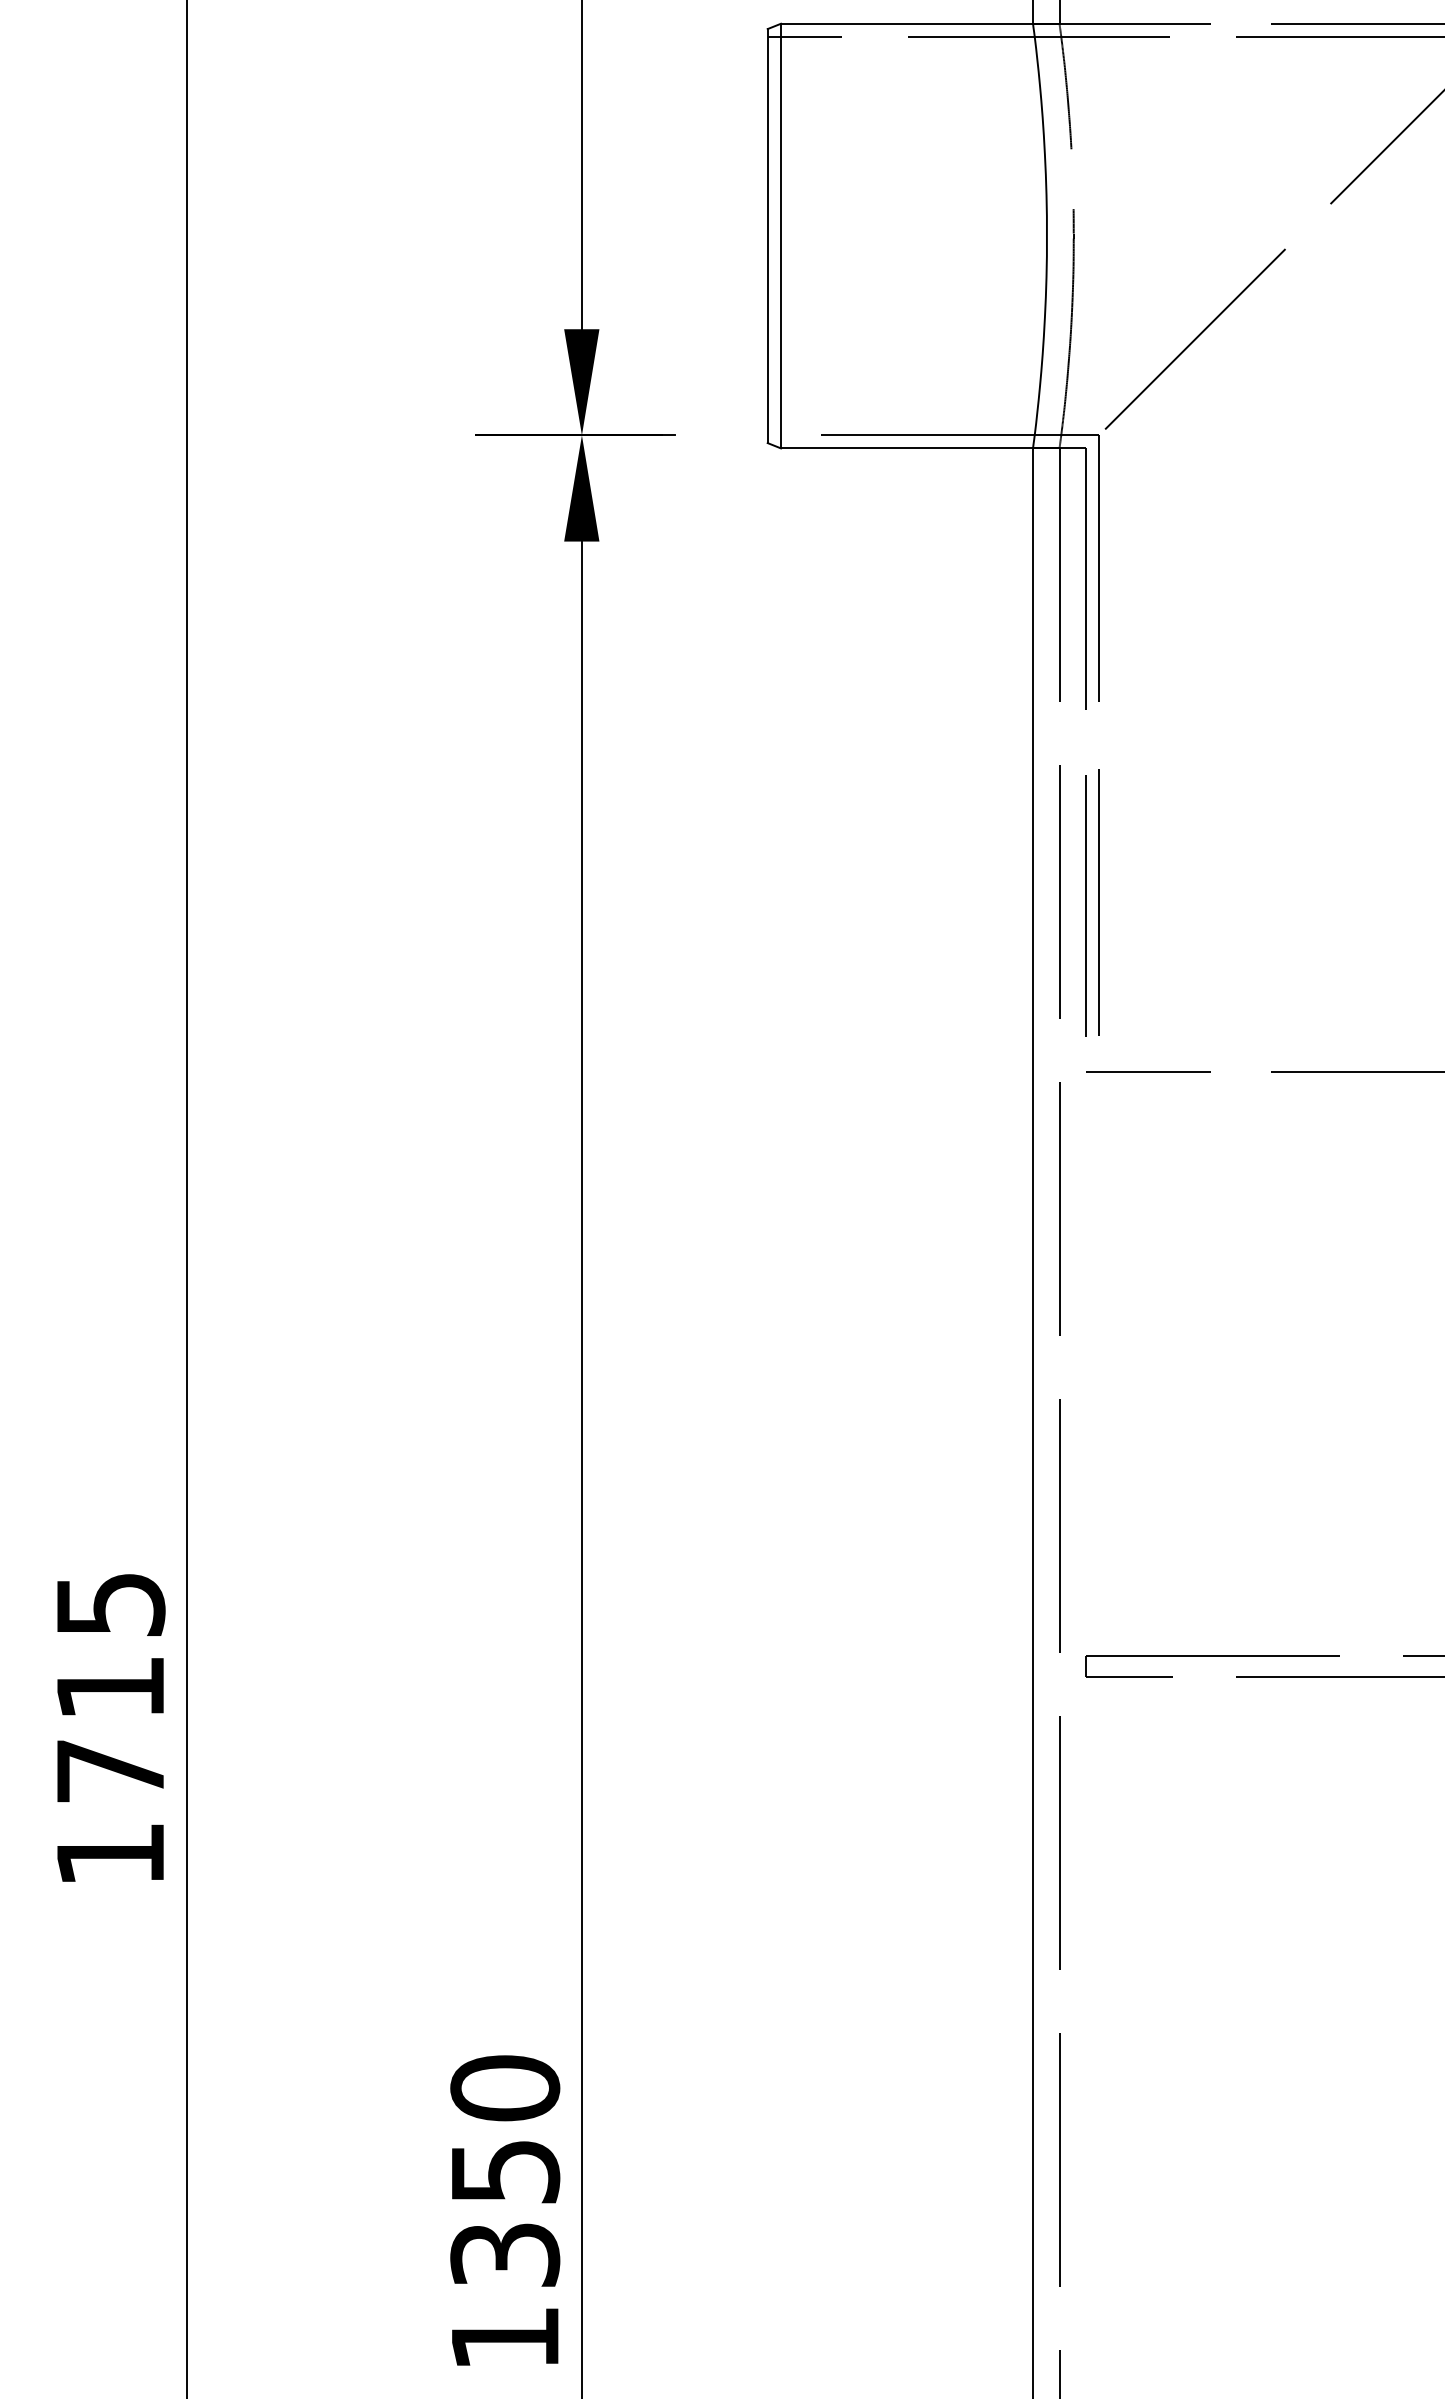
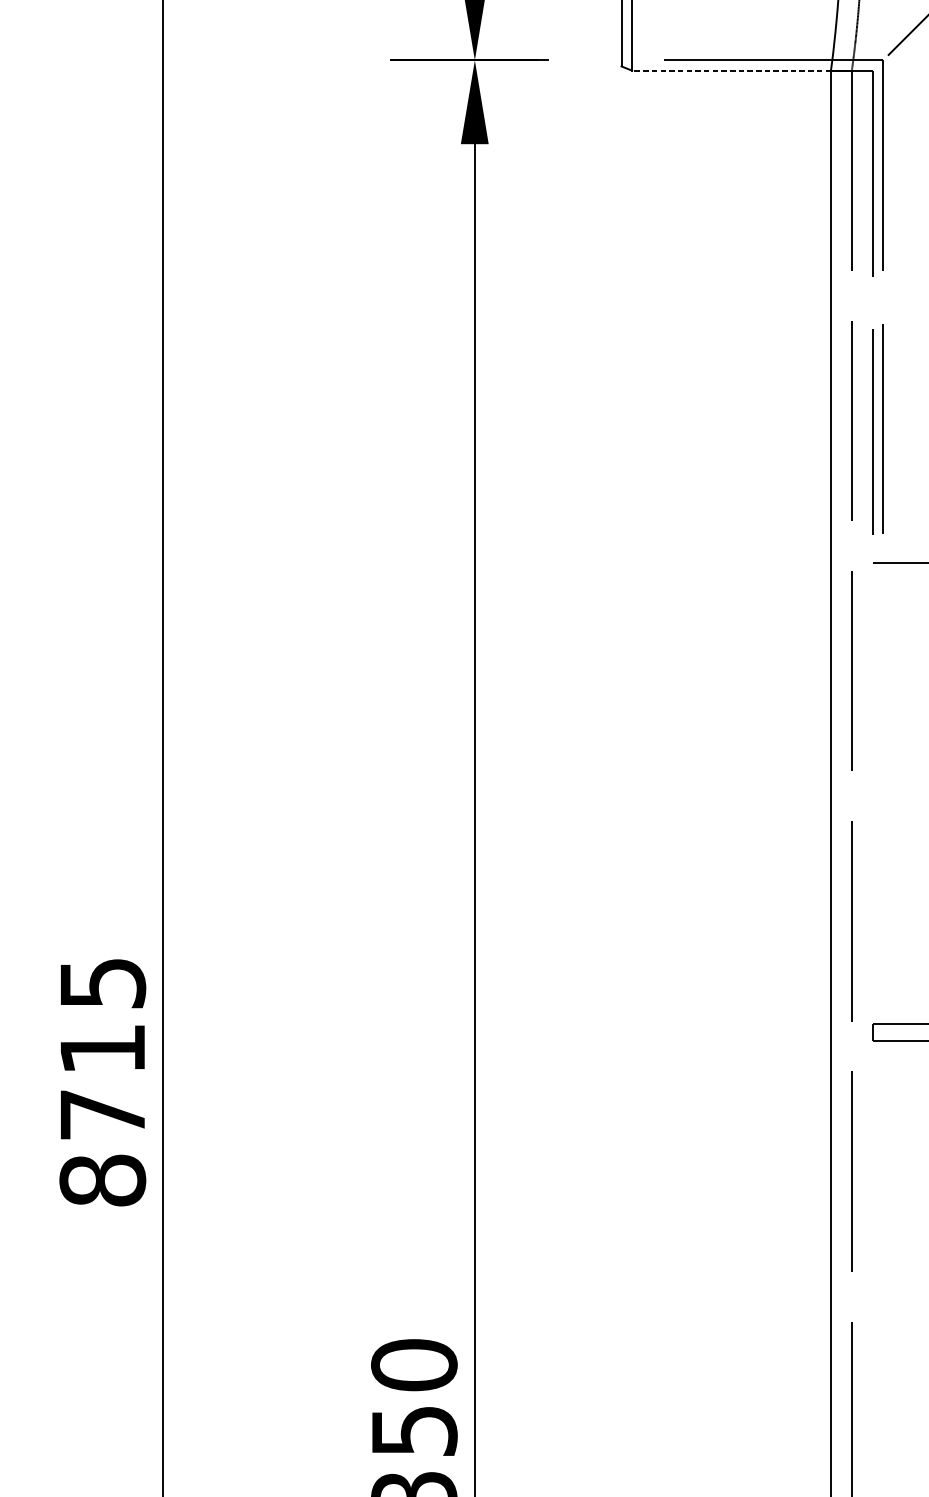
line: (906, 448) -> (731, 70), solid -> dashed
text: (110, 1854) -> (102, 1180), 1715 -> 8715

